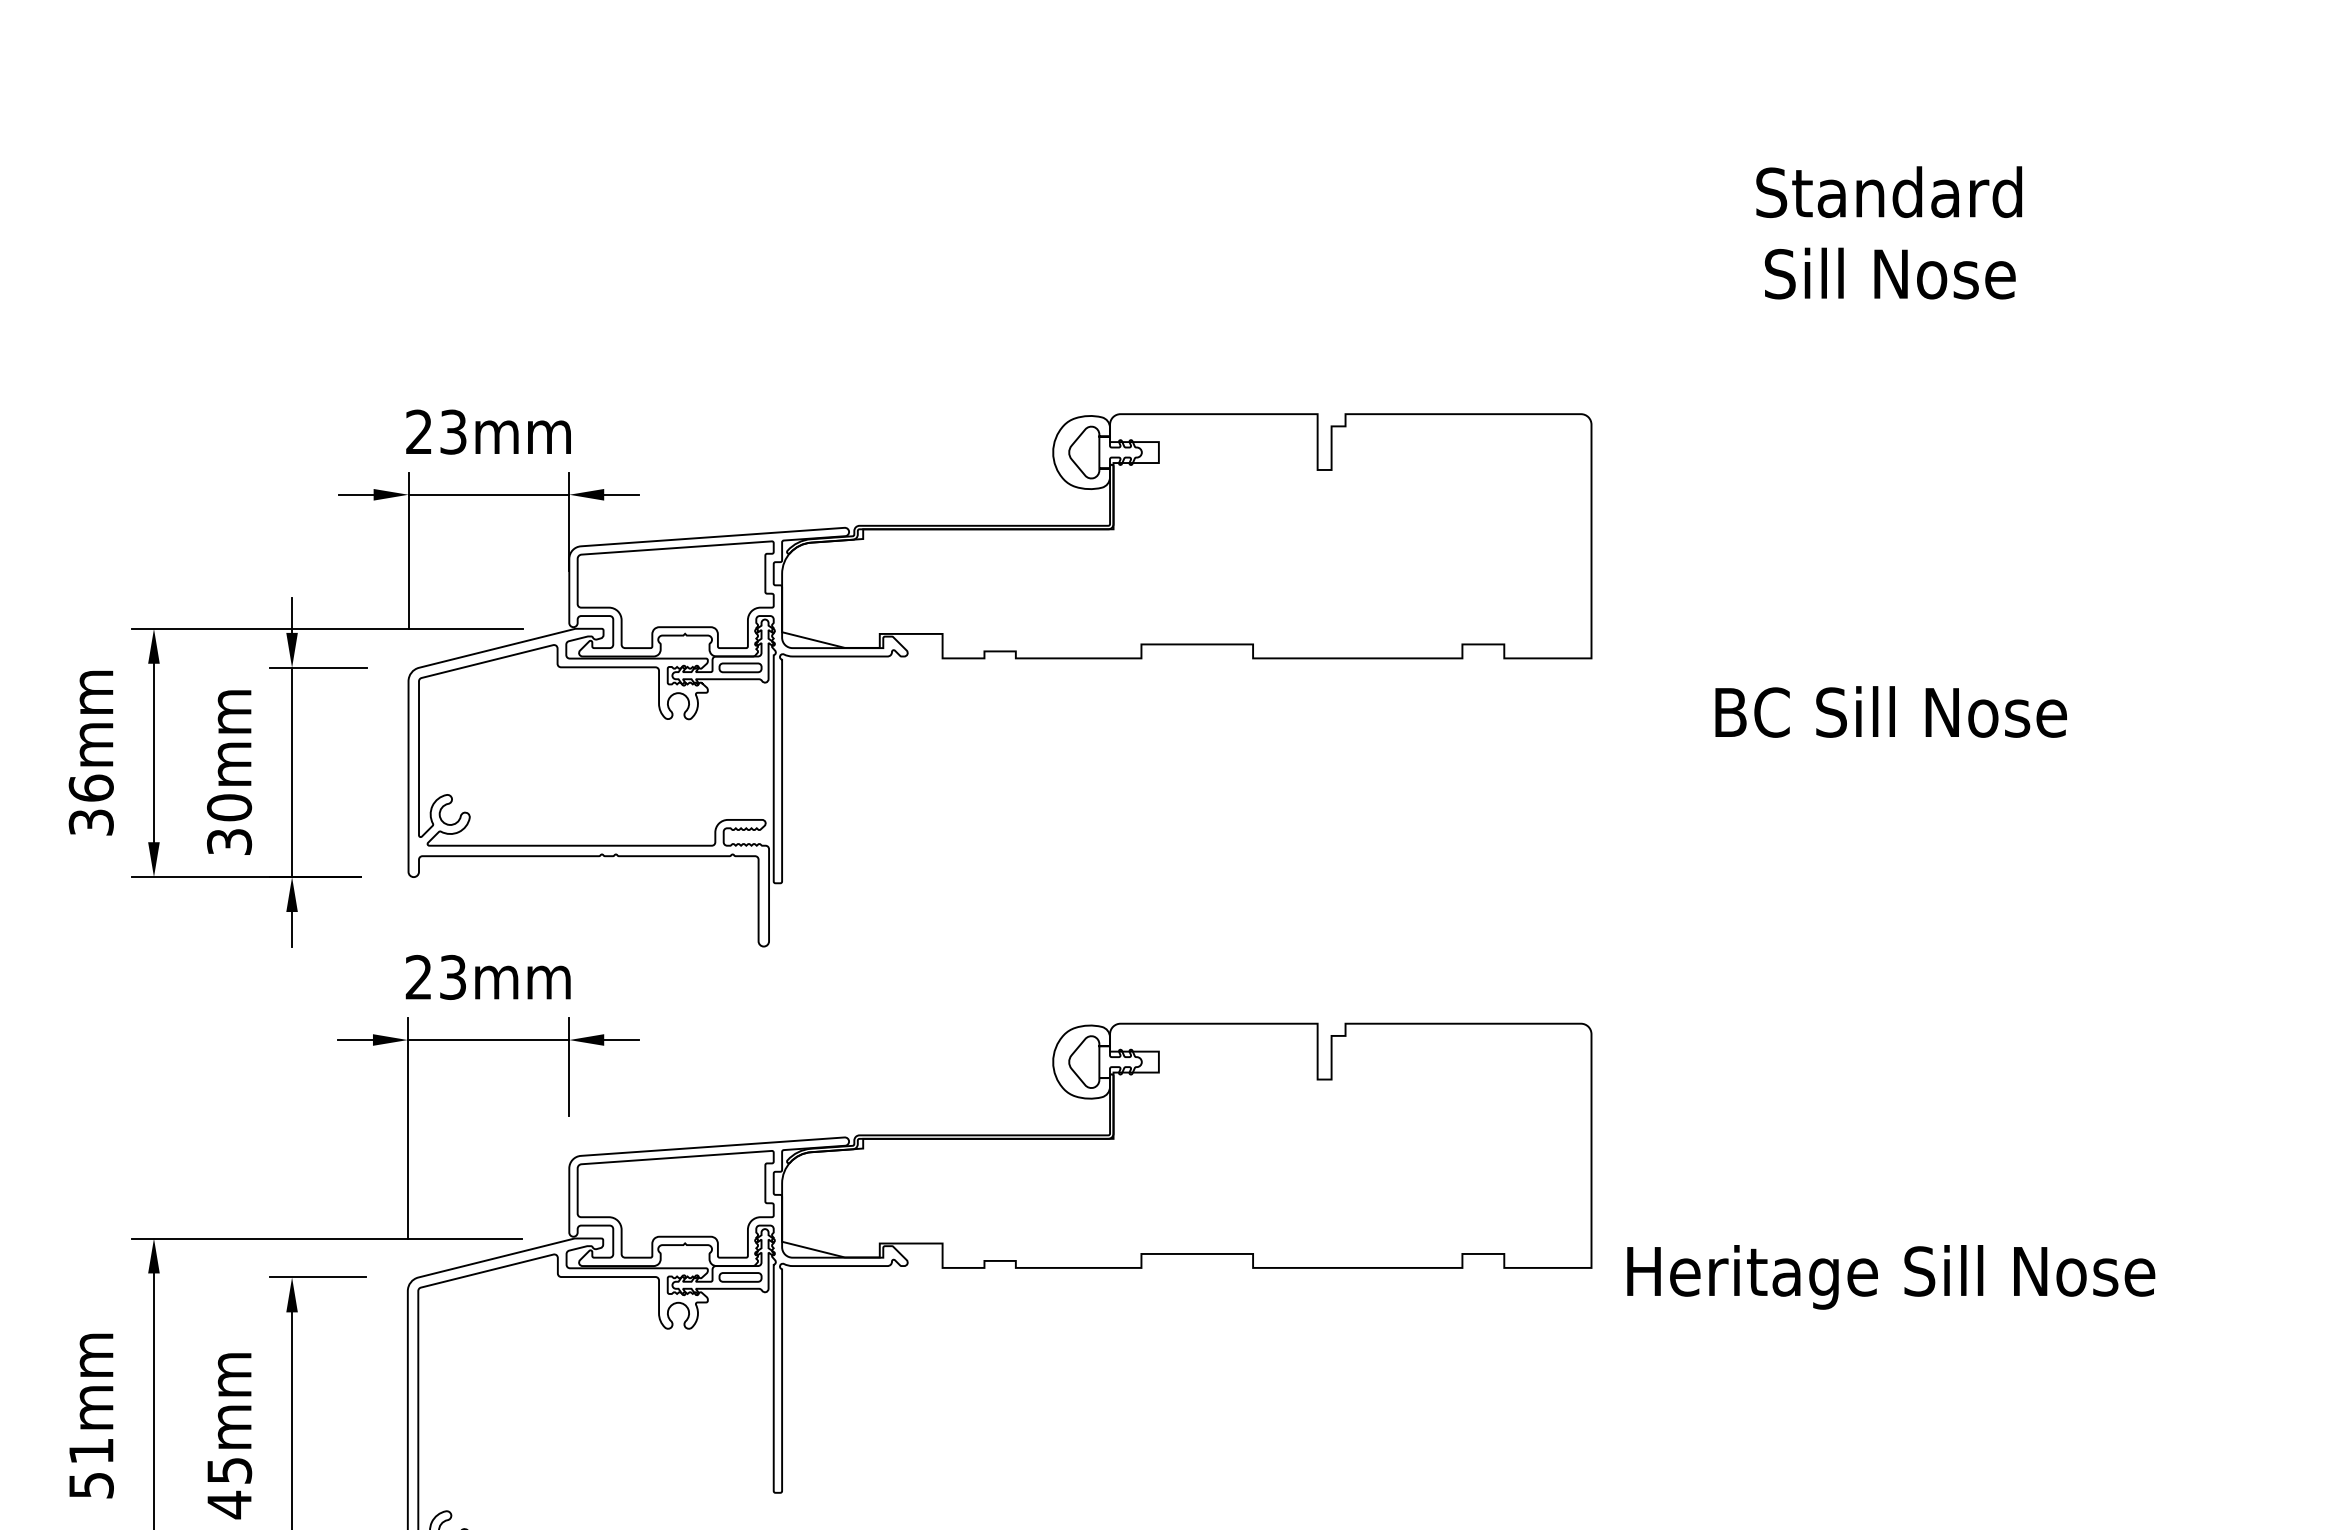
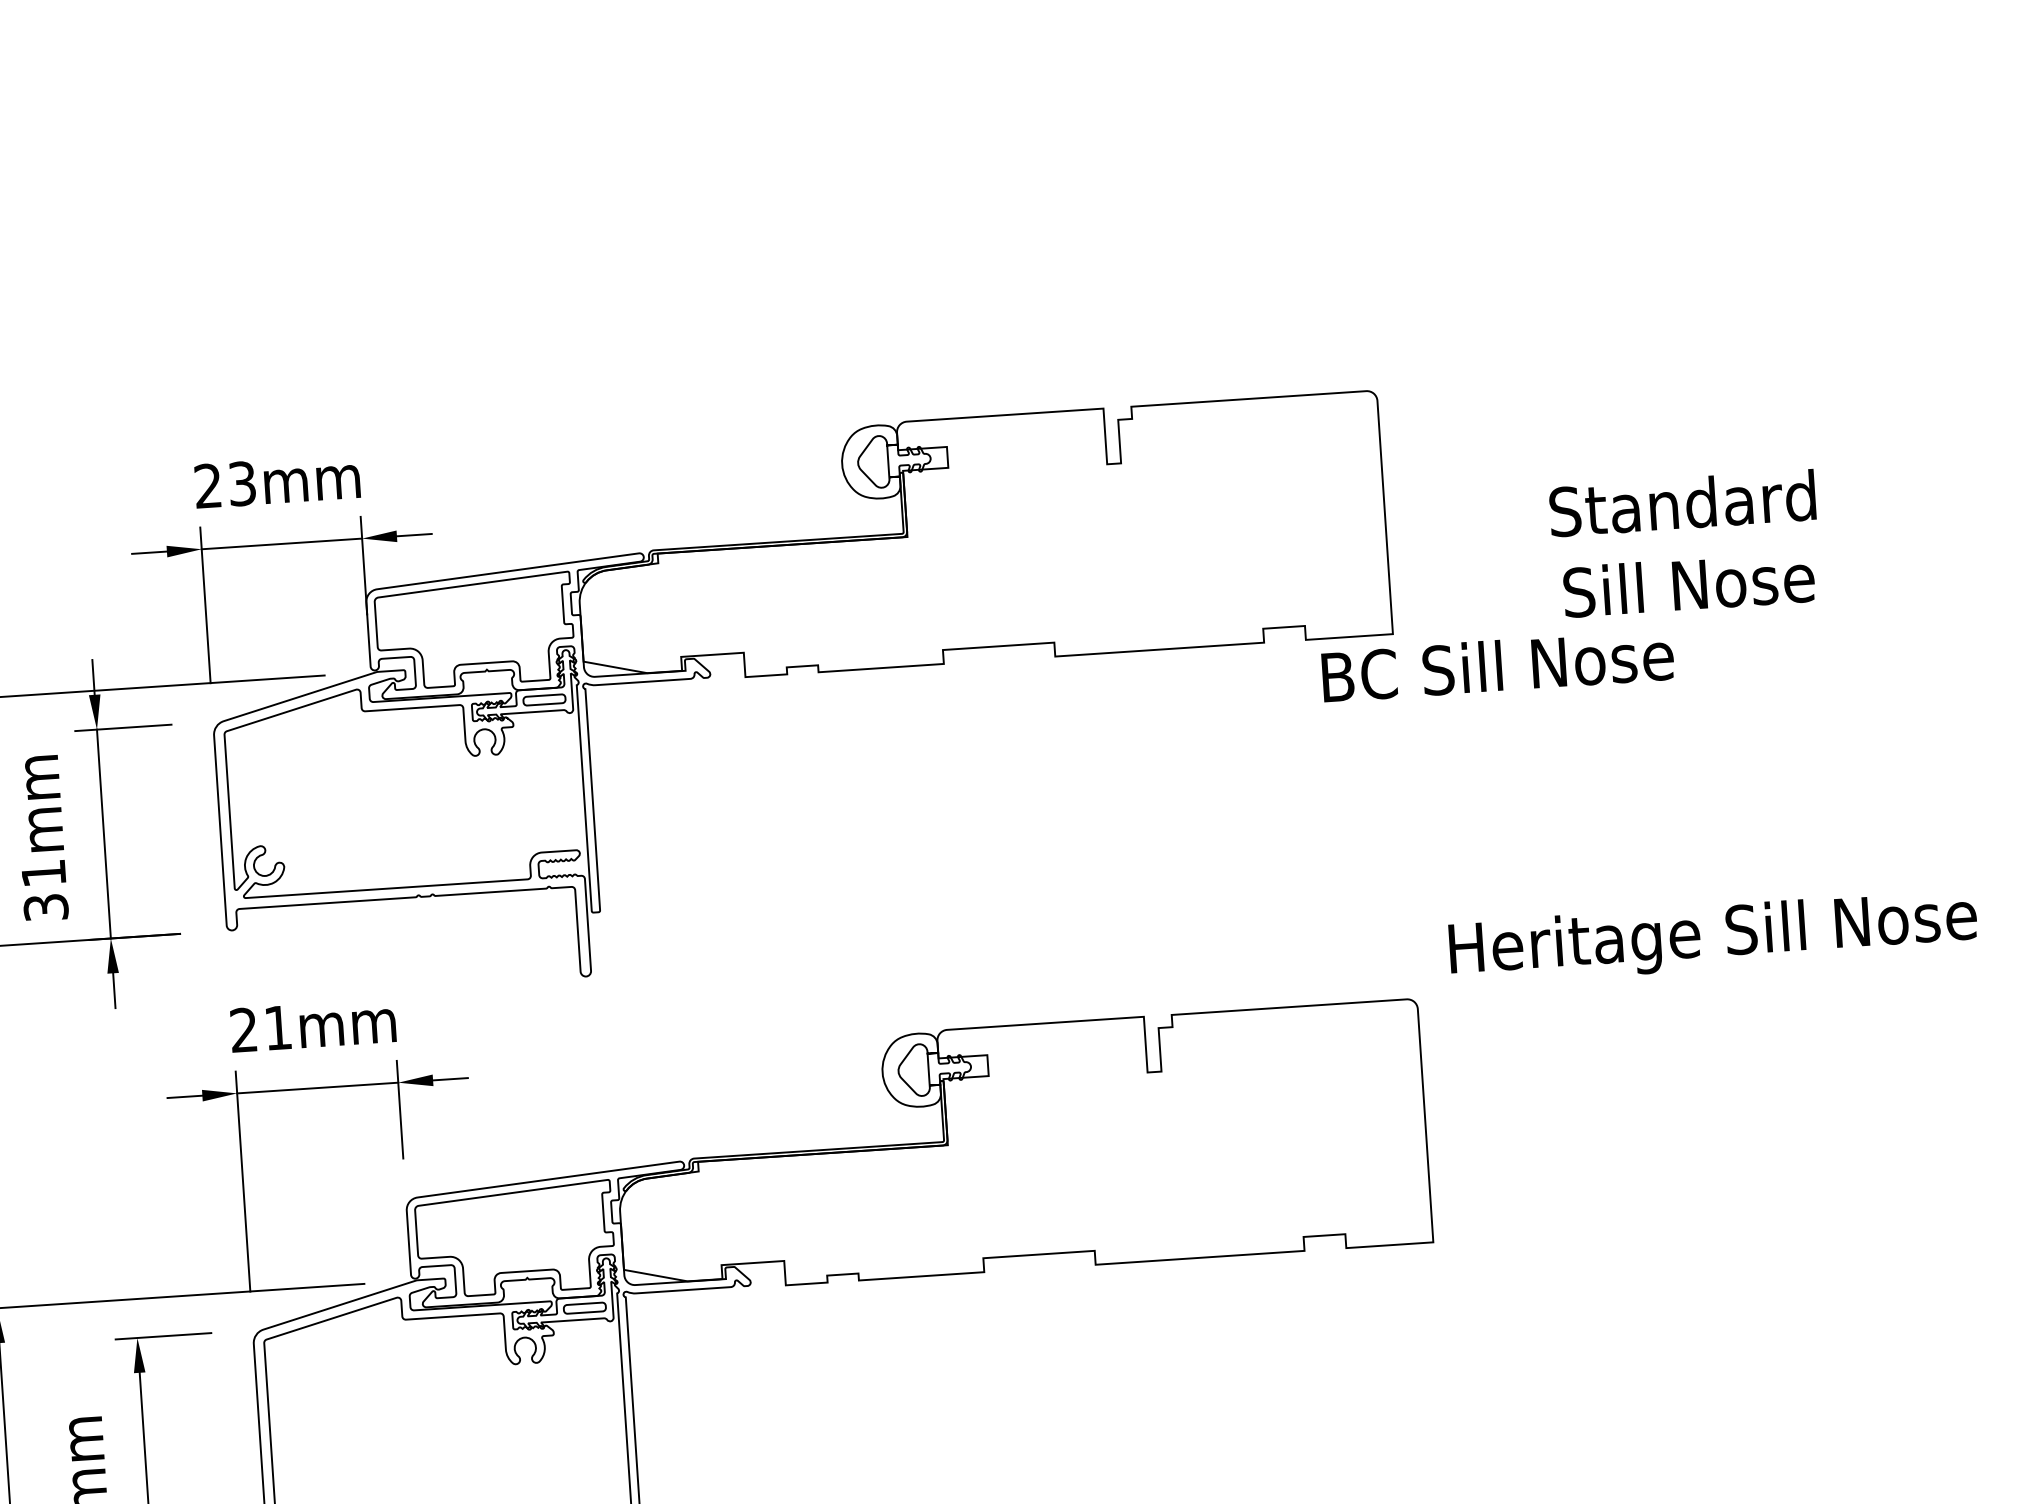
text: (1888, 232) -> (1684, 543), moved
text: (1890, 711) -> (1497, 665), moved
text: (229, 807) -> (43, 873), 30mm -> 31mm
text: (452, 976) -> (277, 1027), 23mm -> 21mm
text: (1891, 1277) -> (1713, 937), moved

